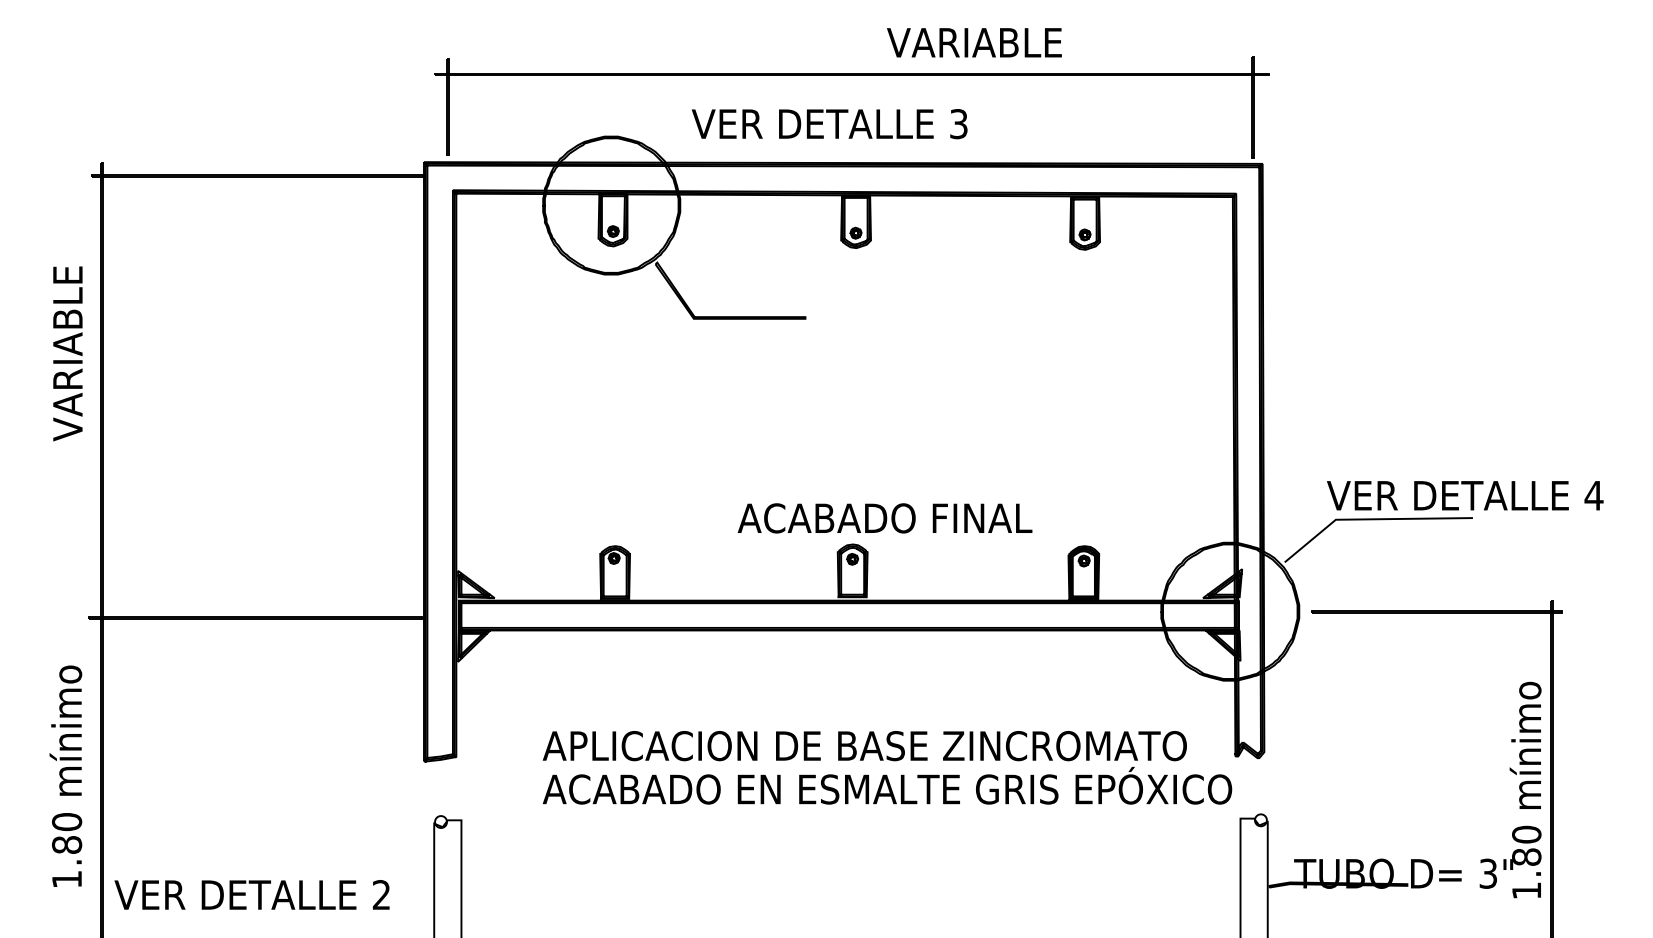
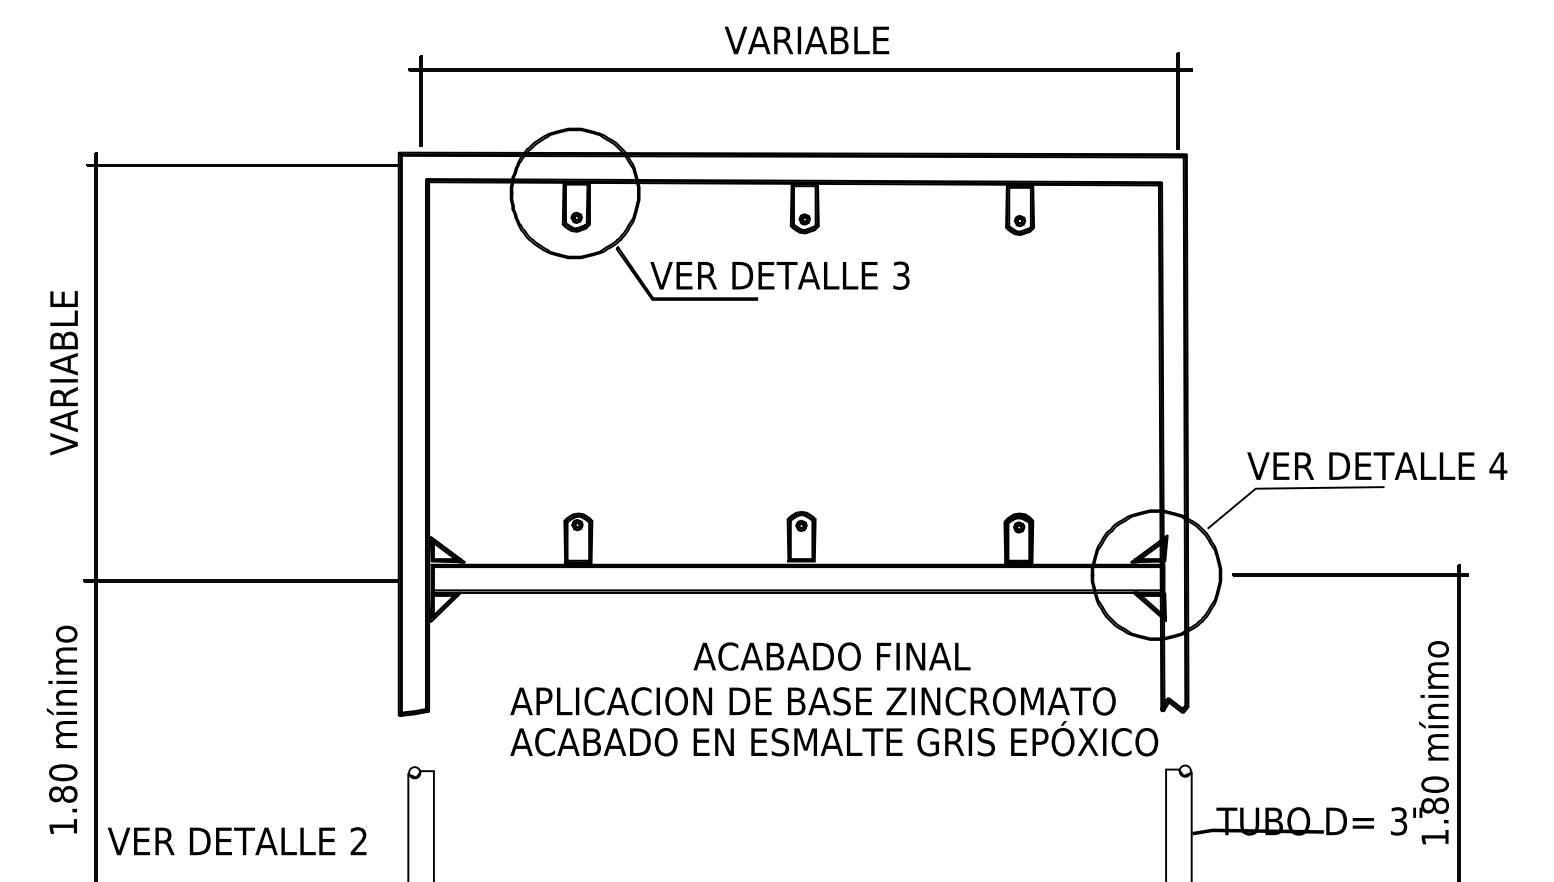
text: (974, 42) -> (807, 40), moved
text: (829, 124) -> (779, 276), moved
text: (67, 353) -> (63, 372), moved
text: (884, 518) -> (831, 656), moved

